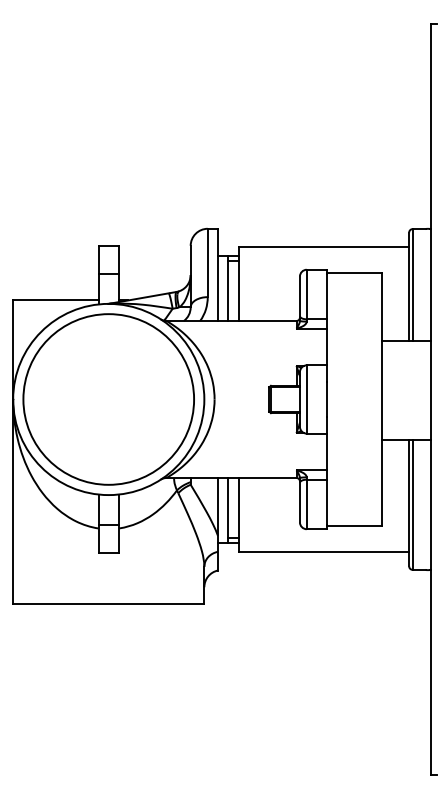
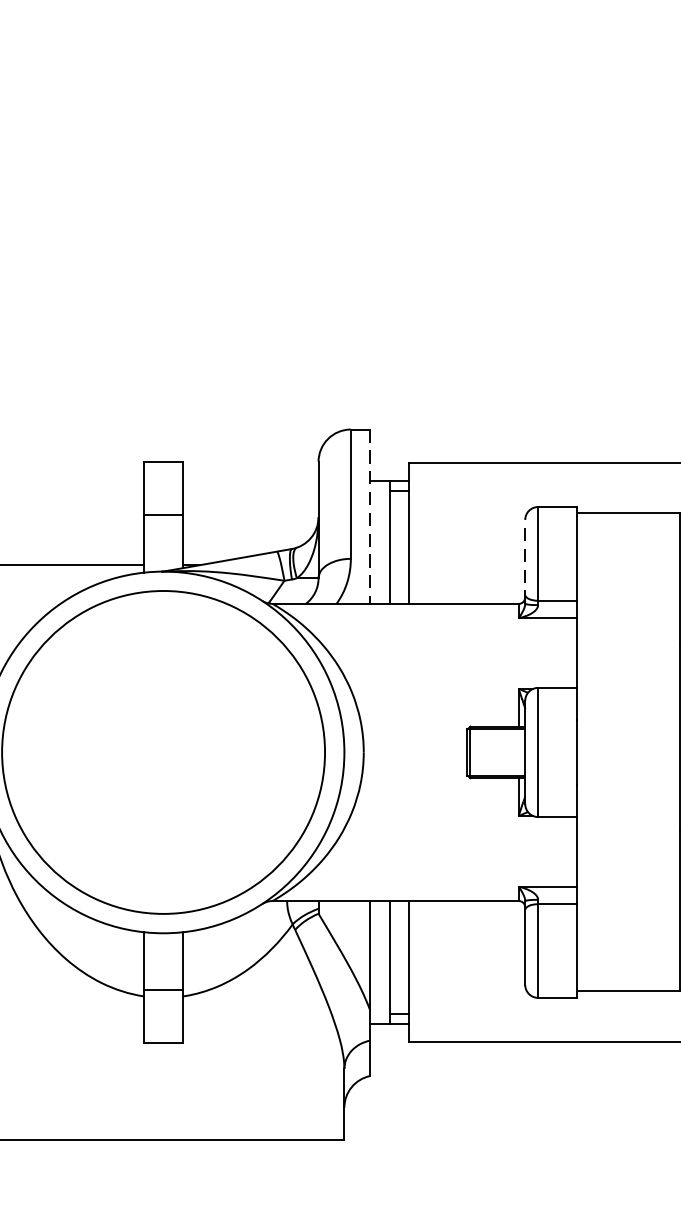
line: (218, 275) -> (371, 517), solid -> dashed
line: (299, 298) -> (524, 561), solid -> dashed

